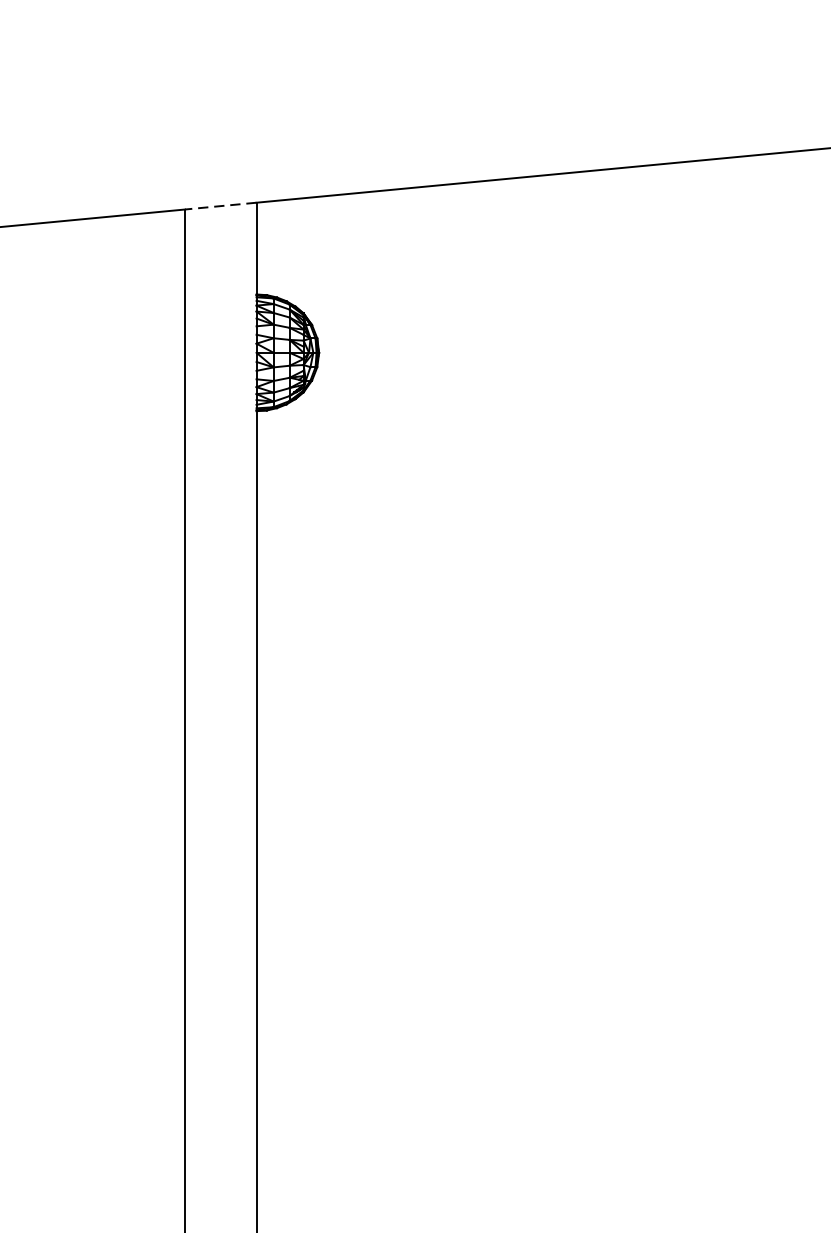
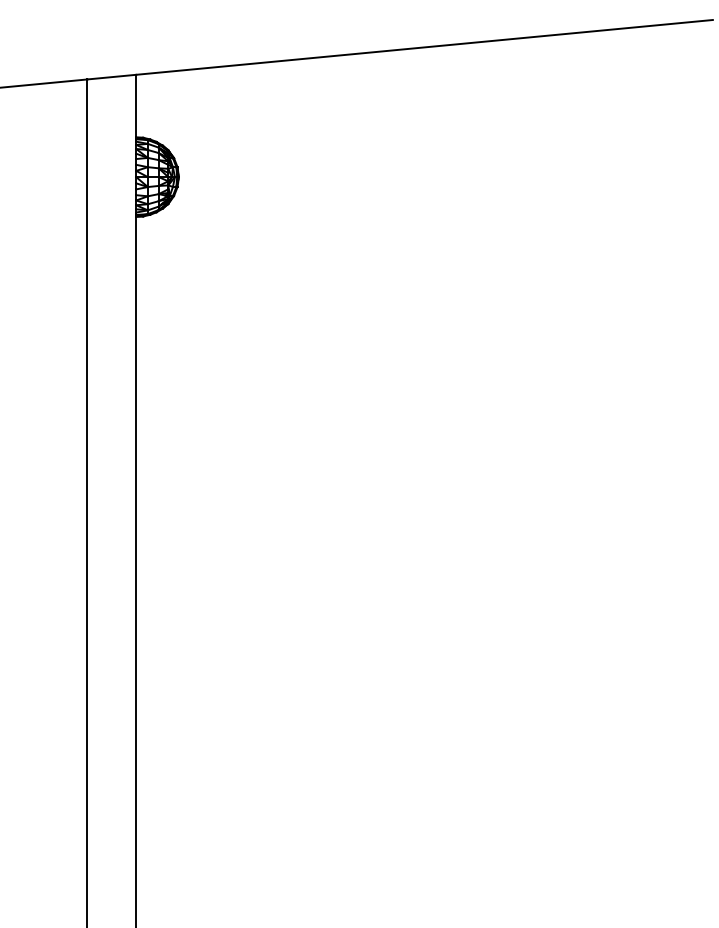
line: (220, 206) -> (111, 77), dashed -> solid

